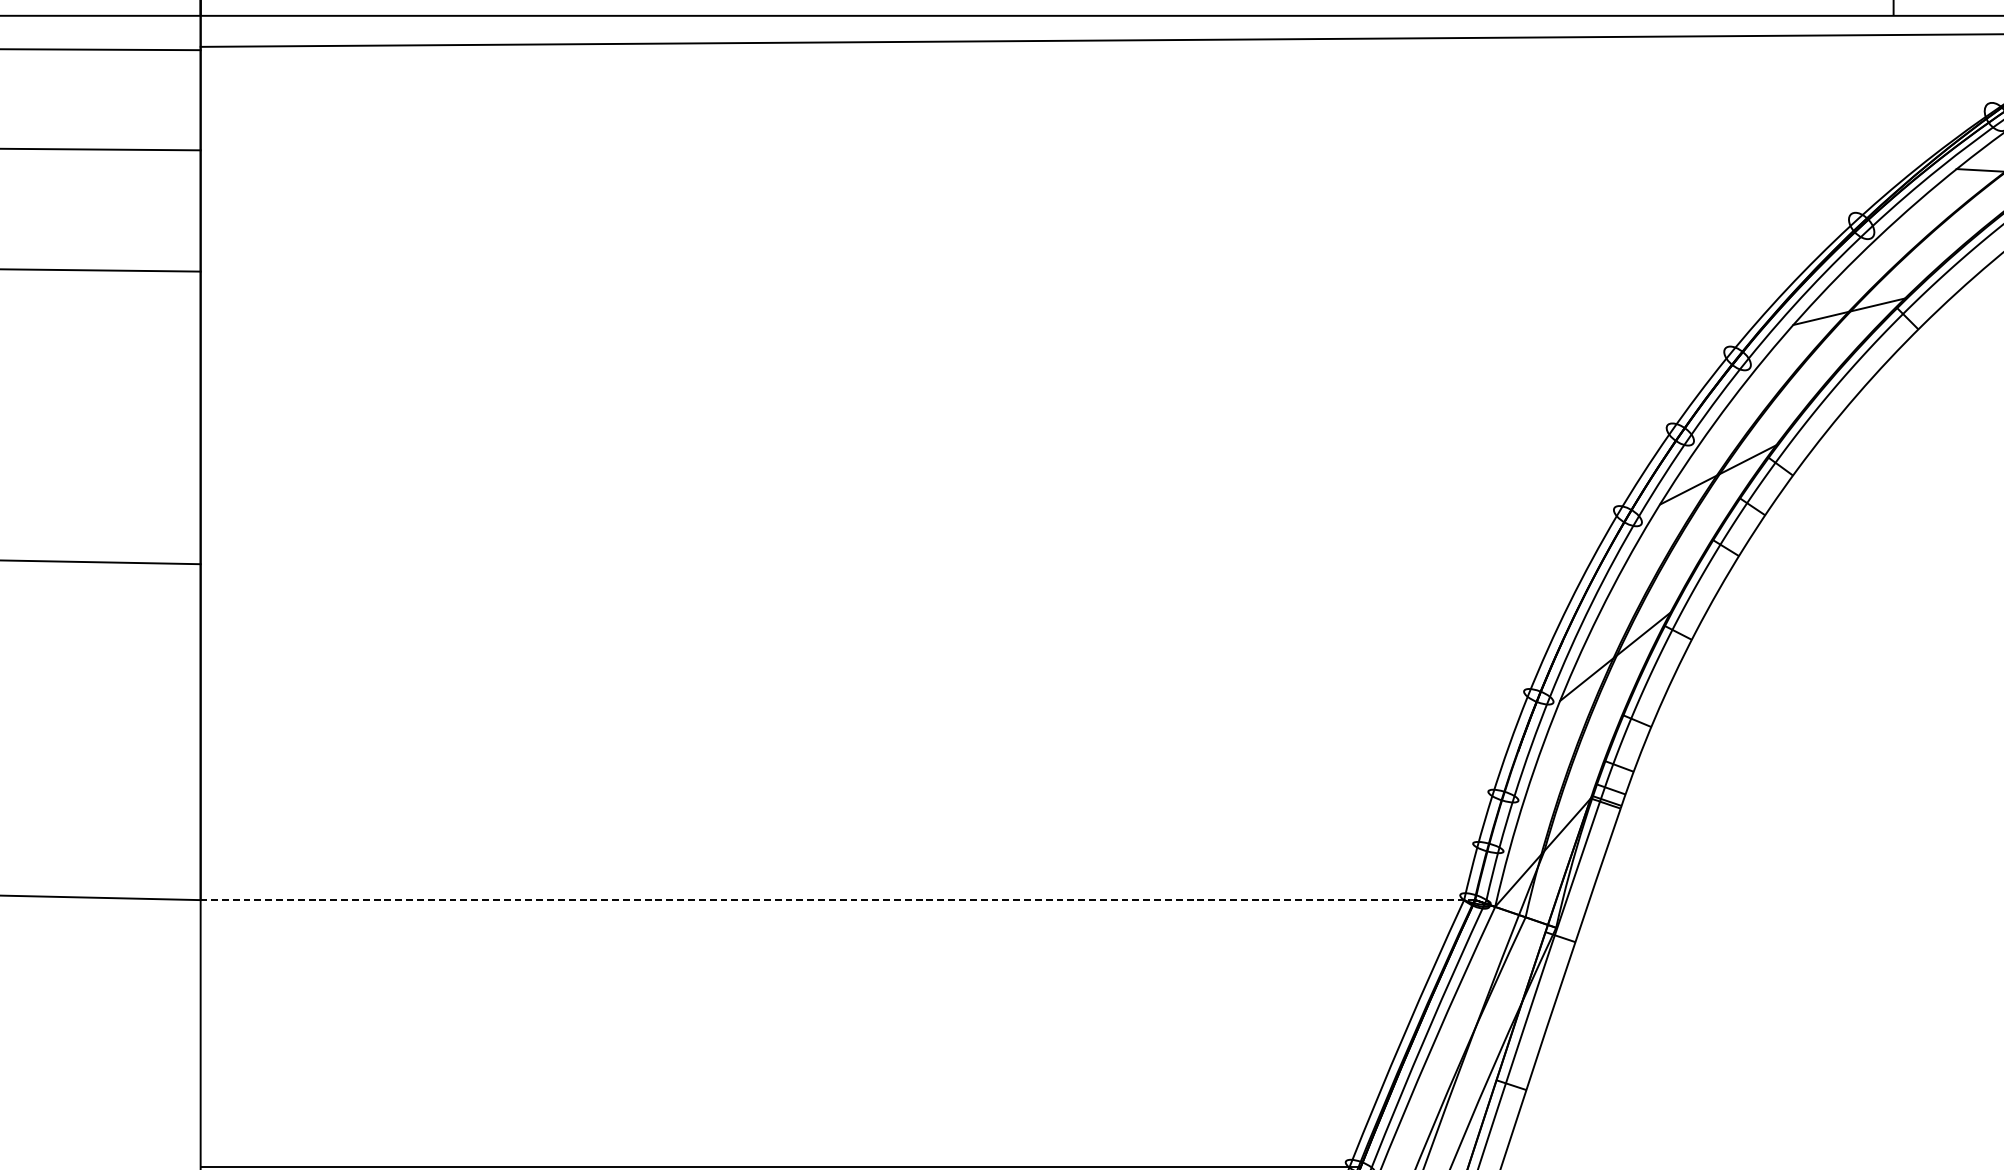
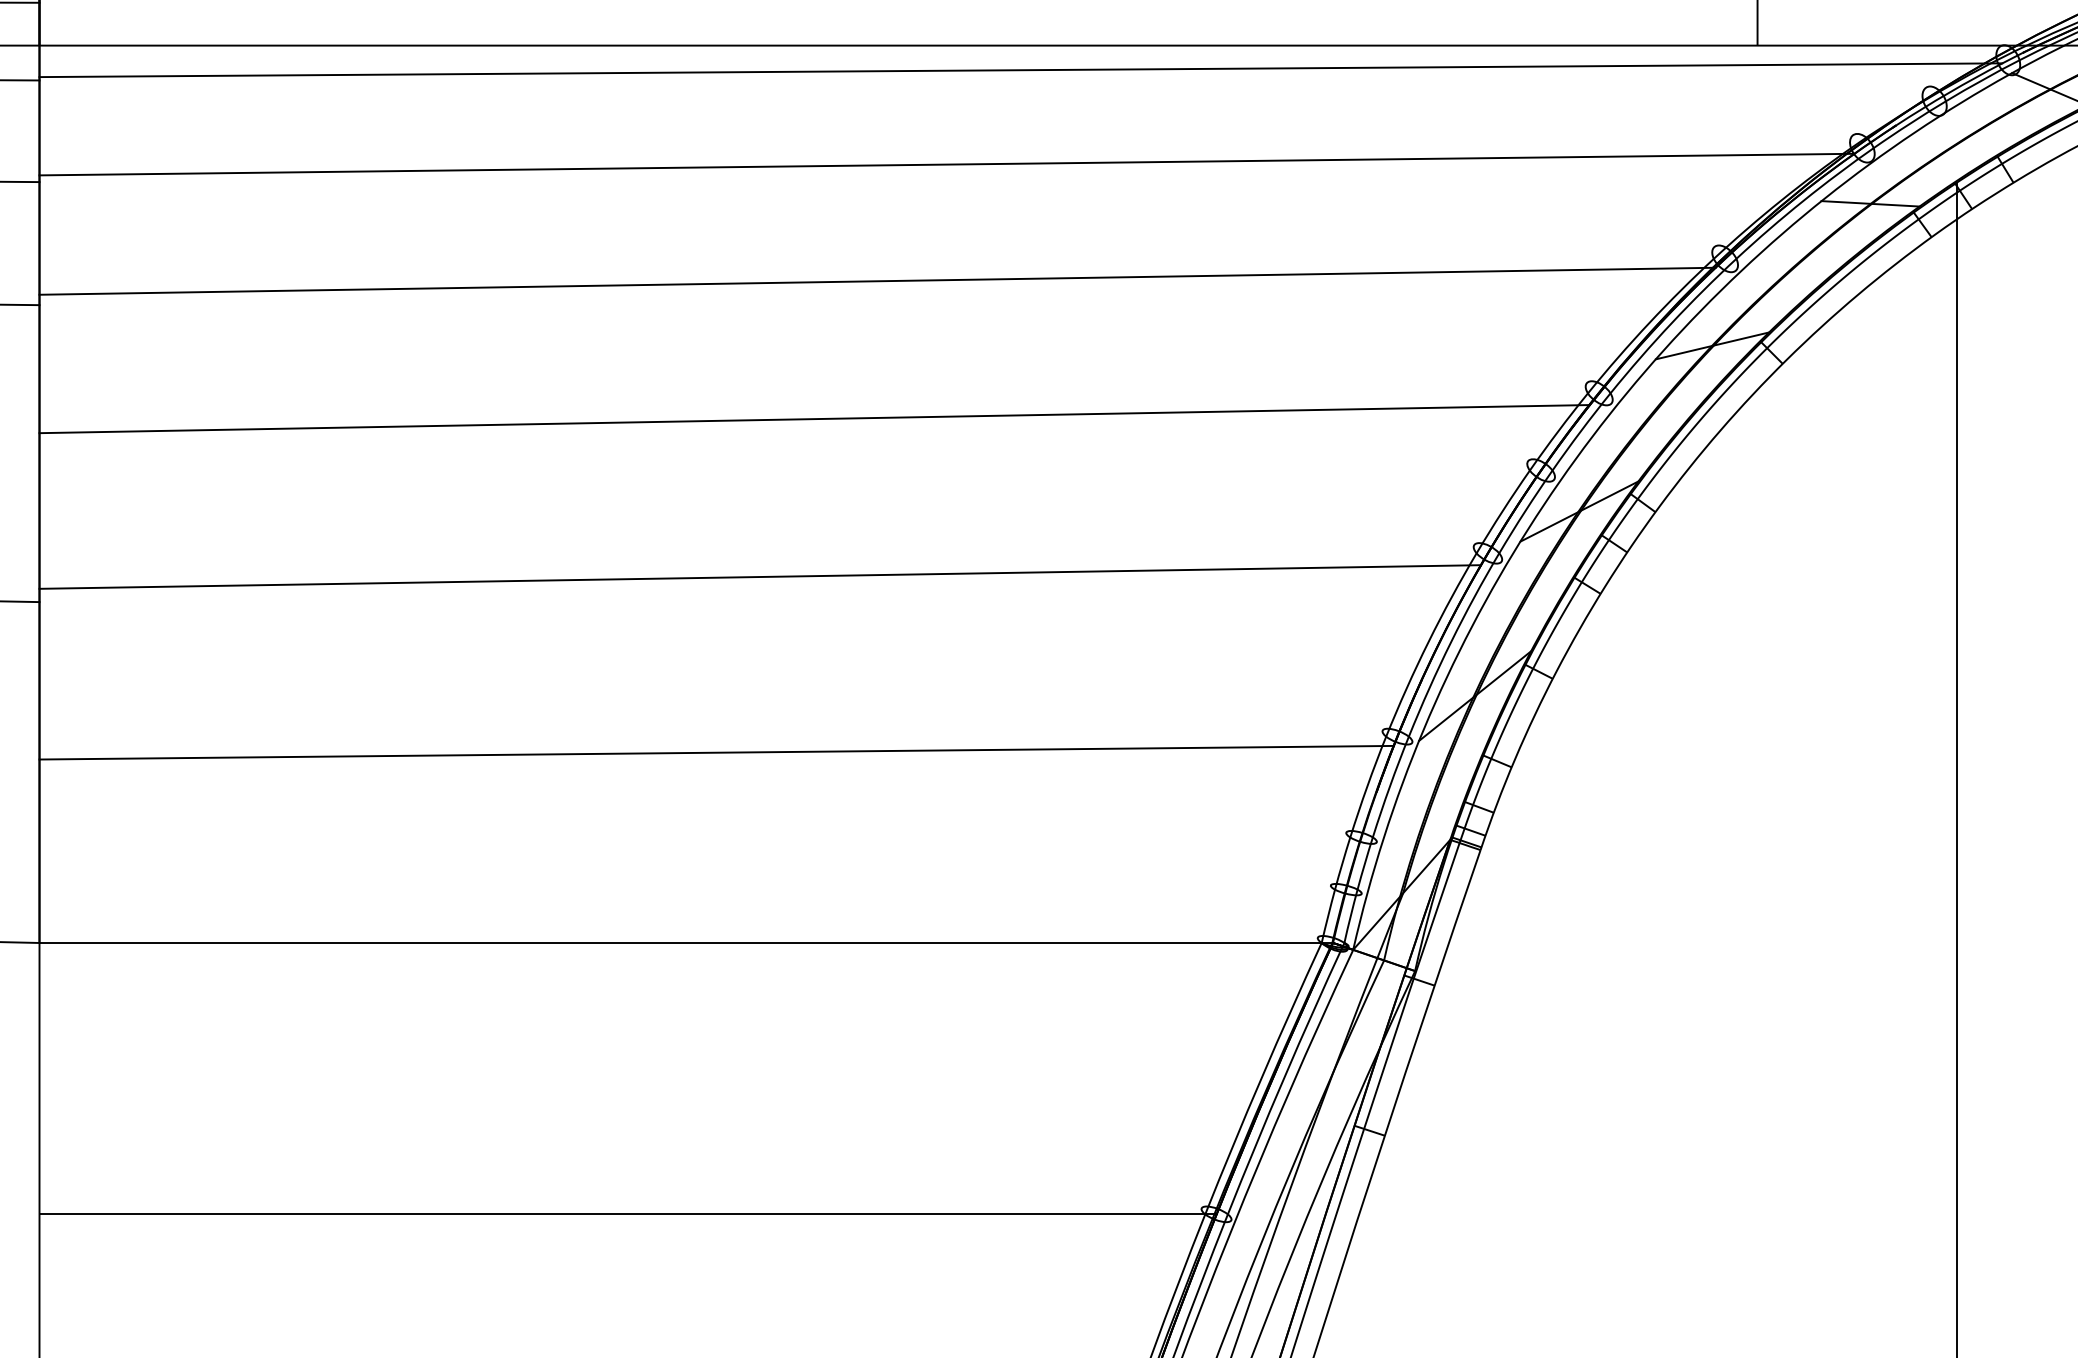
line: (1094, 132) -> (946, 164), added
line: (1026, 247) -> (877, 280), added
line: (964, 384) -> (814, 419), added
line: (911, 538) -> (760, 576), added
line: (867, 712) -> (716, 752), added
line: (838, 899) -> (686, 942), dashed -> solid

